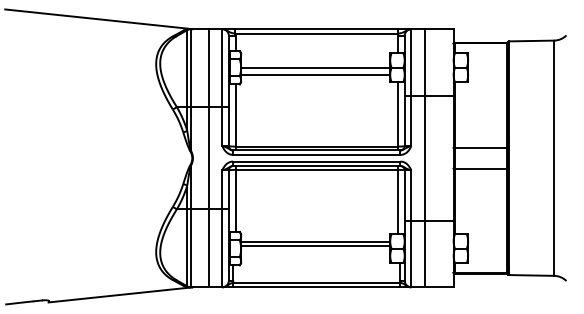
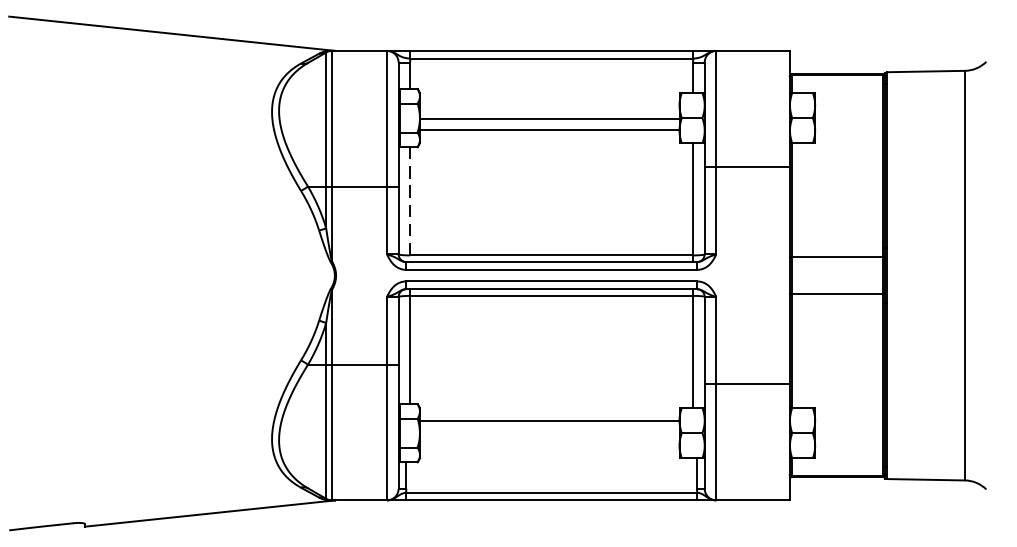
line: (235, 117) -> (410, 204), solid -> dashed
line: (208, 158) -> (363, 276), removed
line: (424, 158) -> (739, 276), removed
line: (315, 246) -> (549, 429), removed

